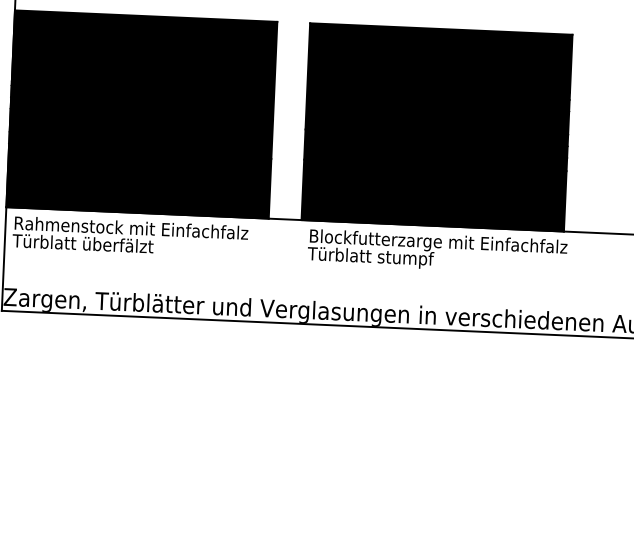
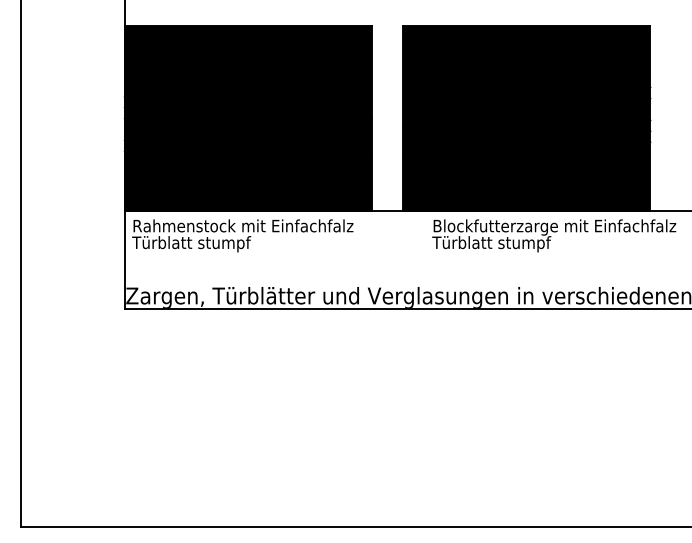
text: (117, 247) -> (231, 244), Türblatt überfälzt -> Türblatt stumpf
text: (437, 251) -> (554, 235), moved

